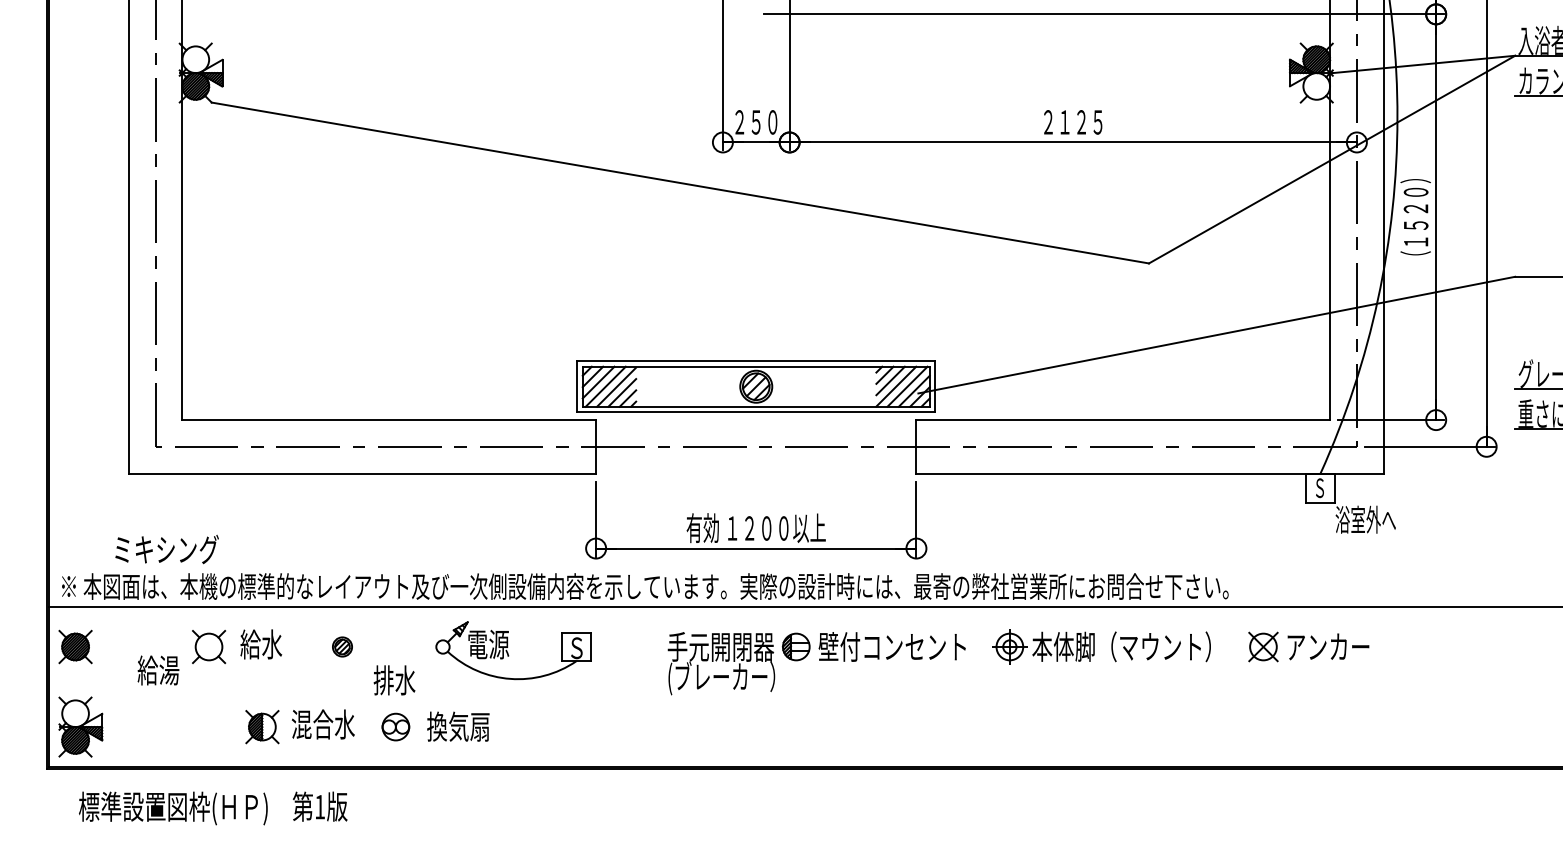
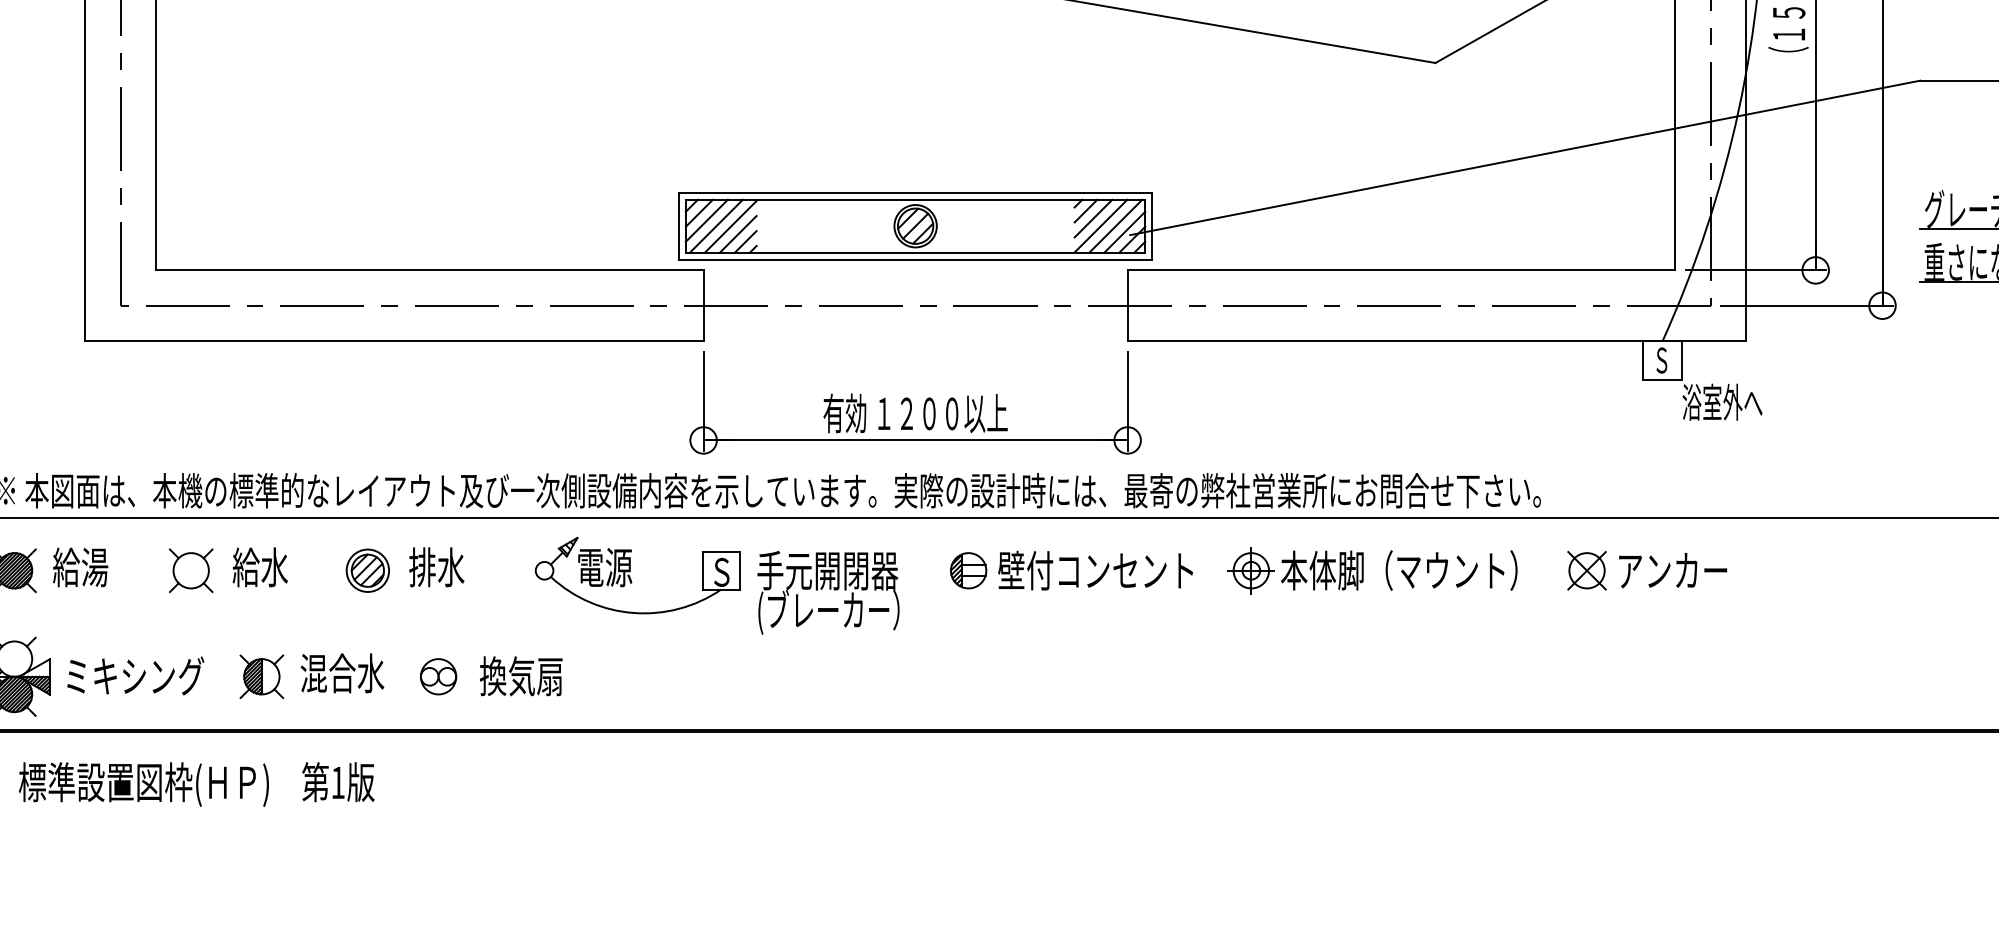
text: (166, 549) -> (134, 676), moved
part: (342, 646) -> (367, 570), size x1.67
part: (513, 650) -> (637, 575), moved
text: (721, 663) -> (828, 592), moved
text: (158, 670) -> (80, 567), moved
text: (394, 680) -> (436, 567), moved

